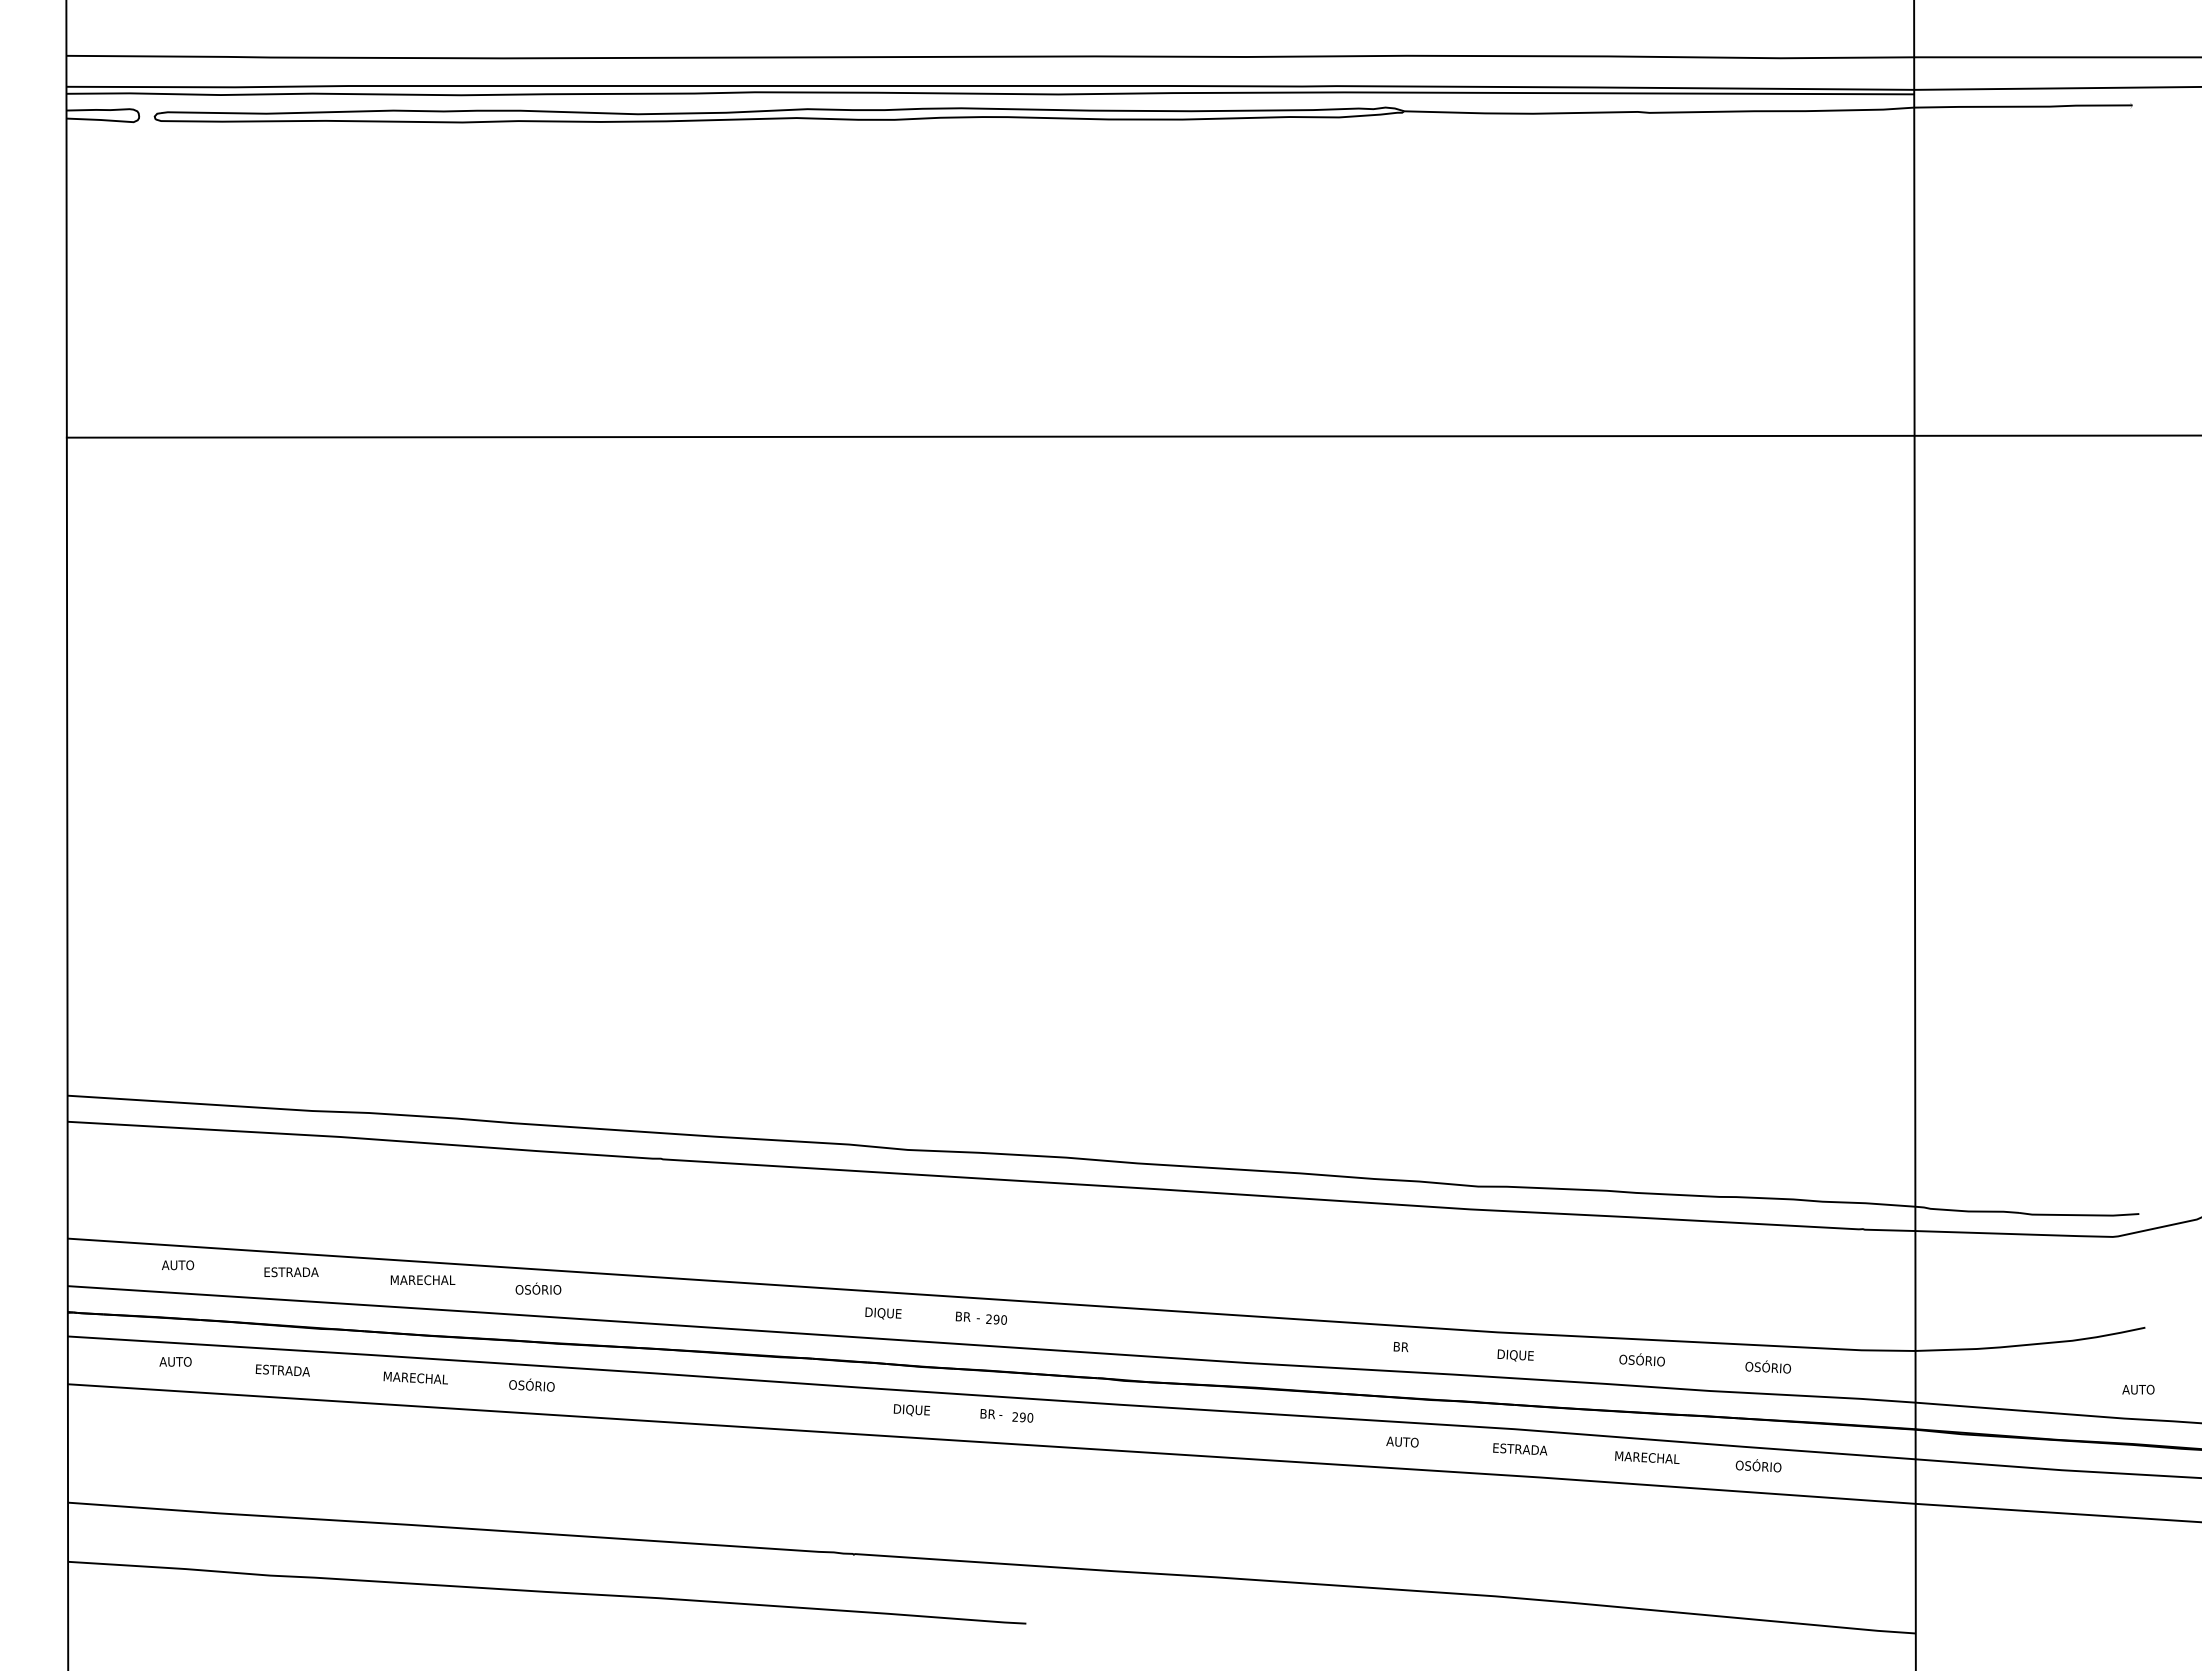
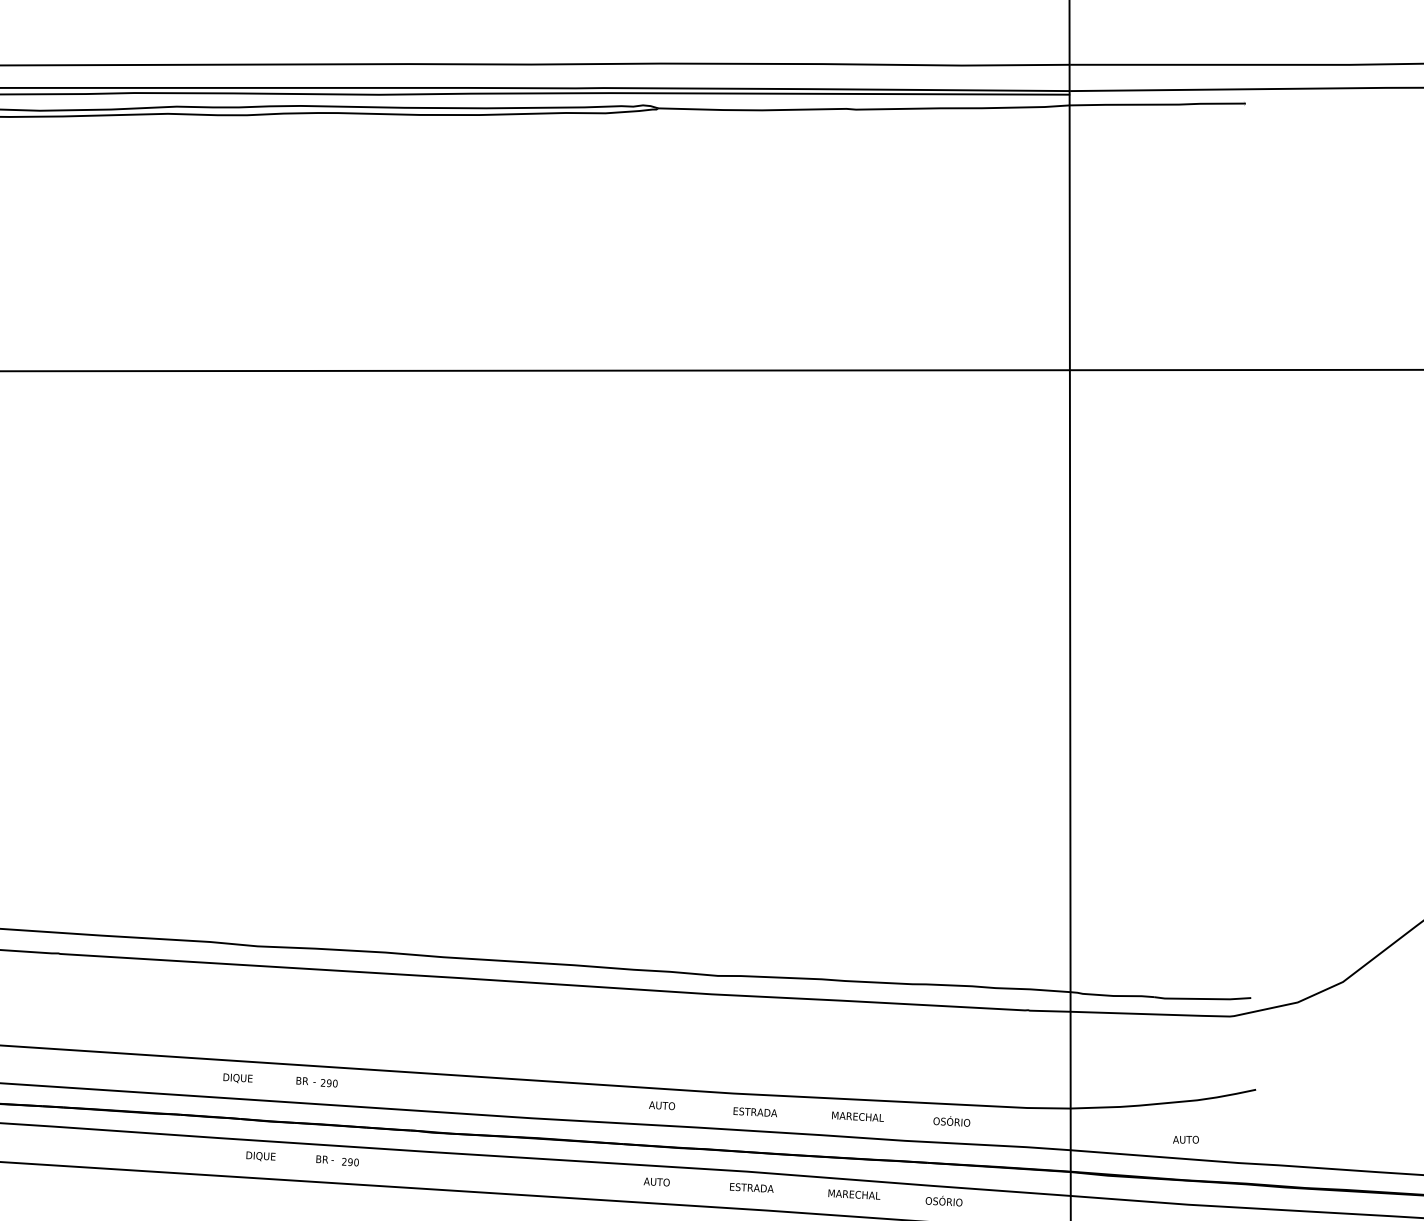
text: (1408, 1347) -> (661, 1105), BR -> AUTO
text: (1525, 1355) -> (756, 1112), DIQUE -> ESTRADA
text: (1651, 1360) -> (857, 1116), OSÓRIO -> MARECHAL
text: (2138, 1389) -> (1186, 1139), moved

